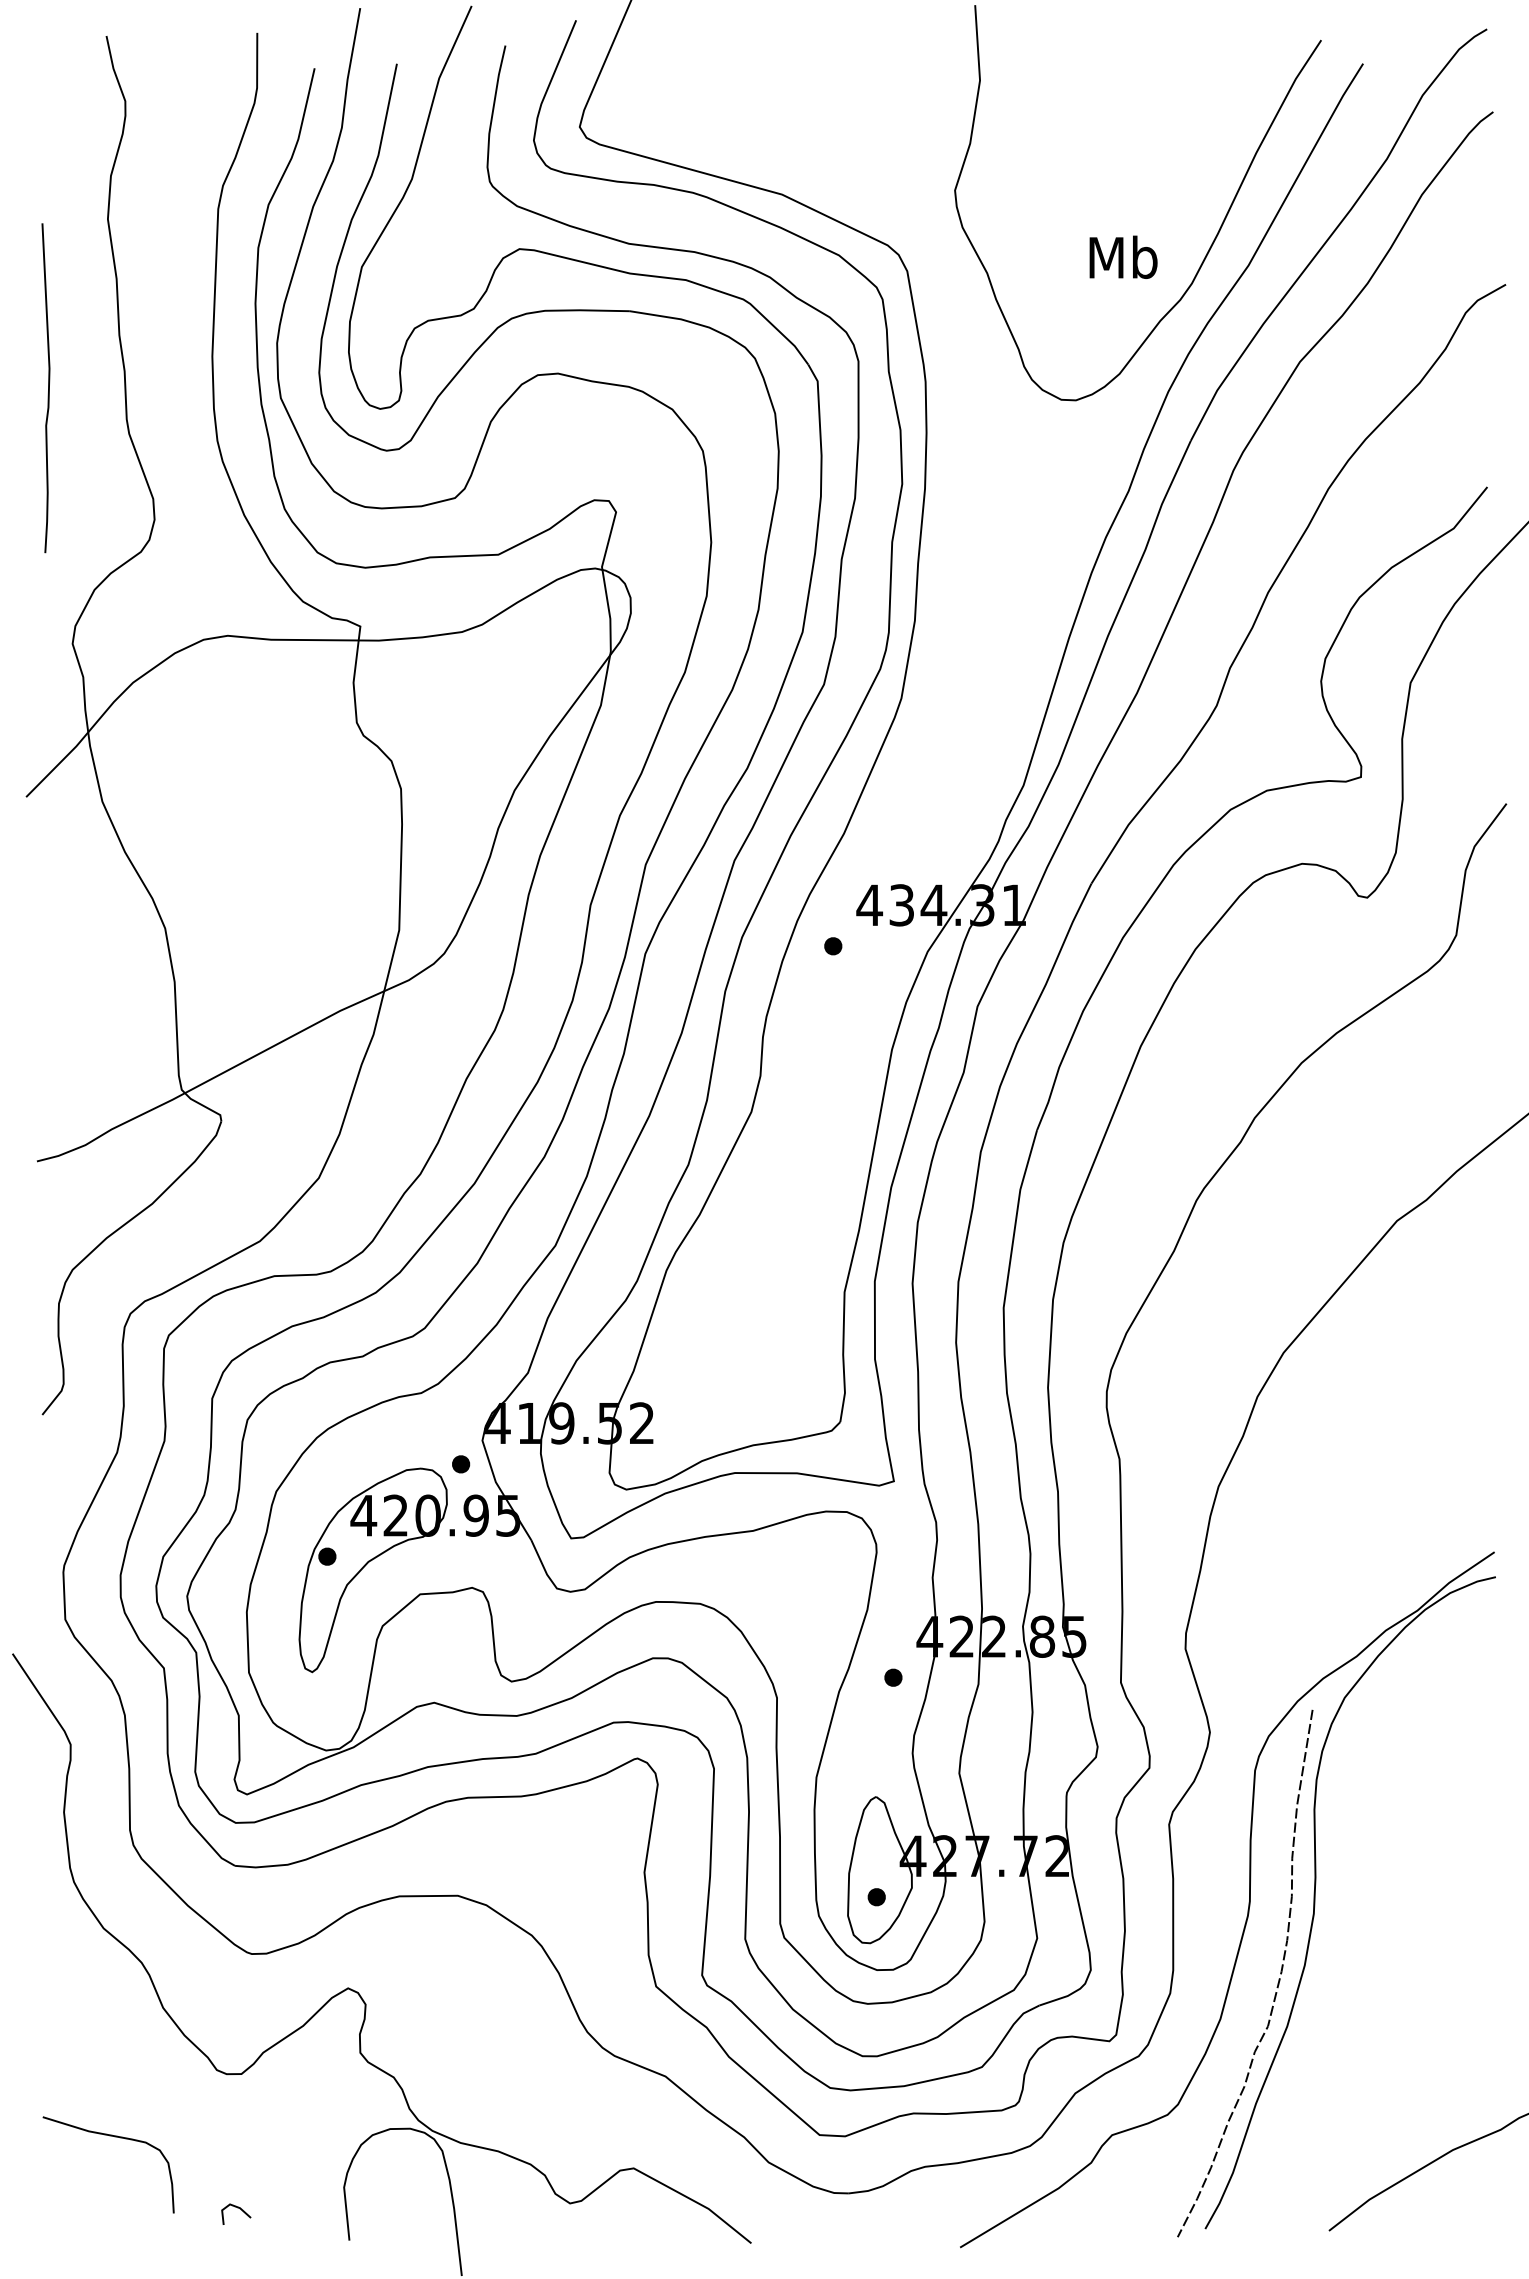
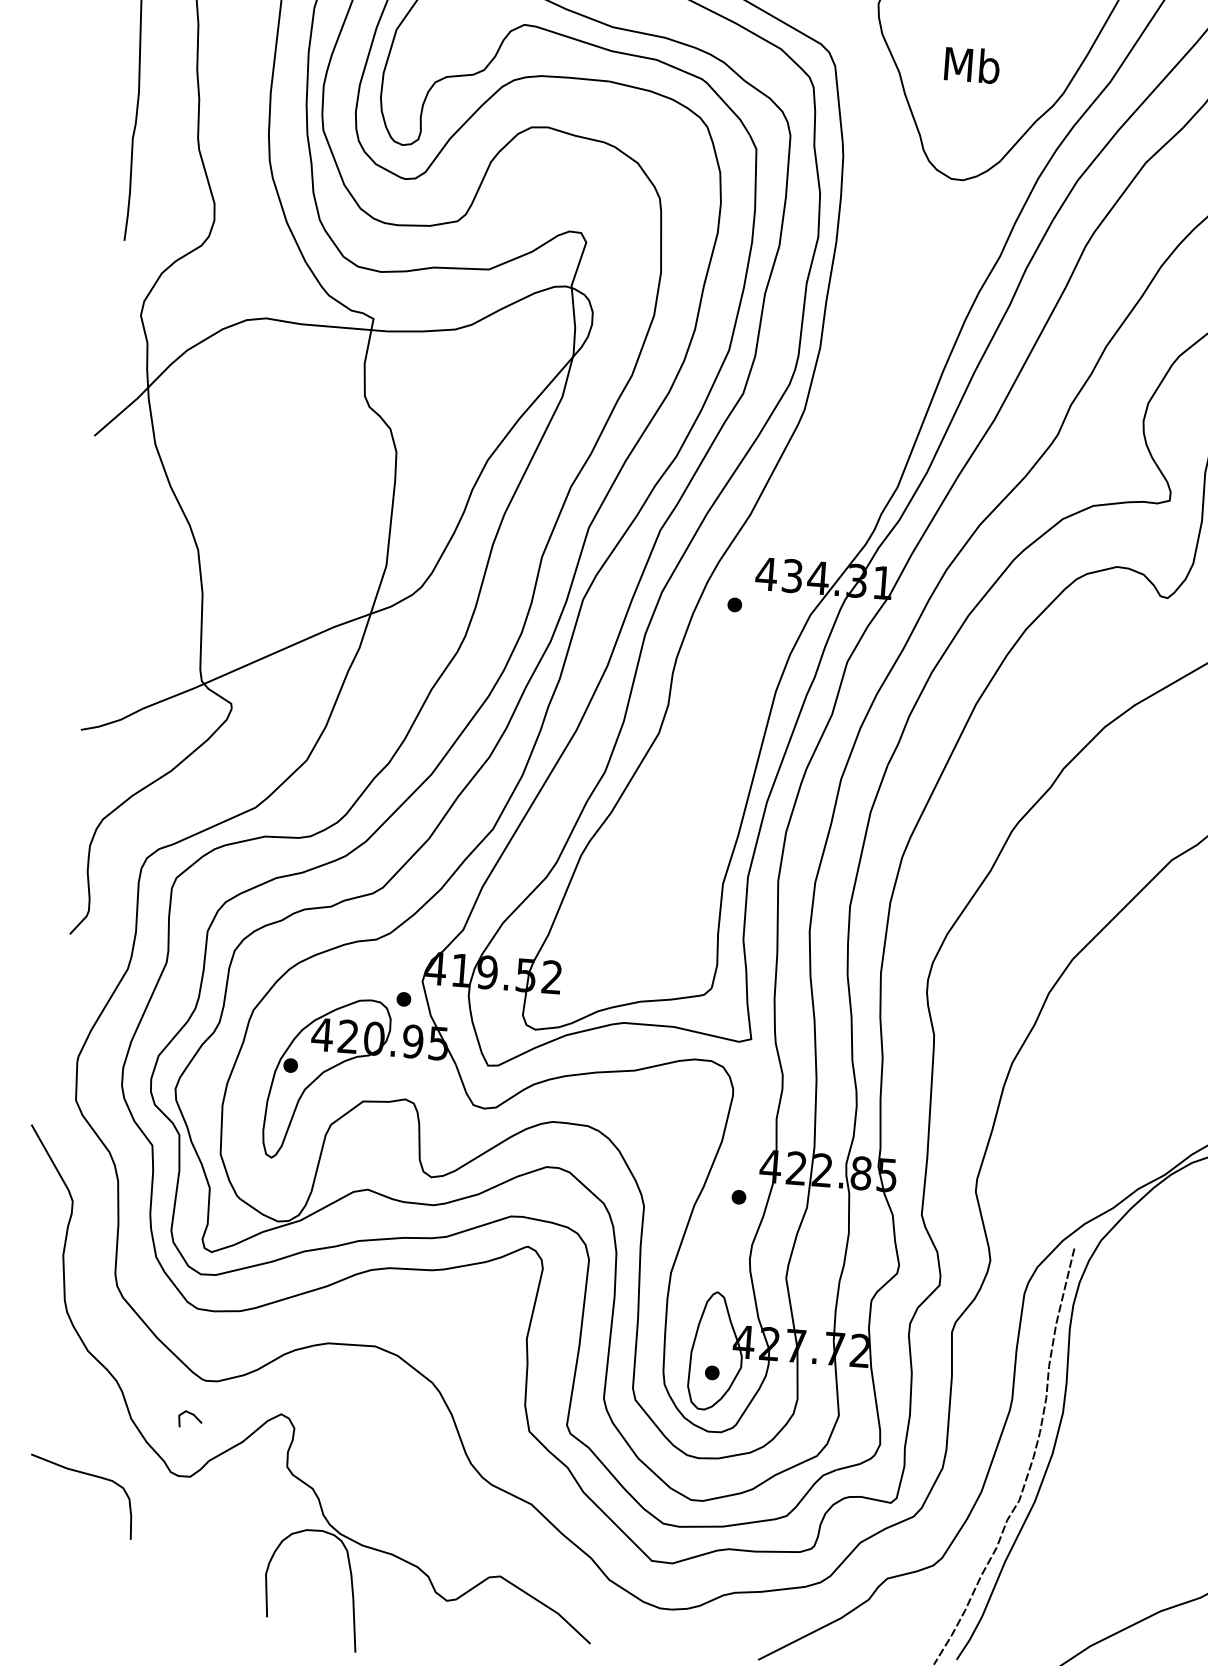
text: (1123, 256) -> (972, 64), moved
curve: (114, 2137) -> (87, 1475), moved
line: (237, 2208) -> (191, 1414), moved

